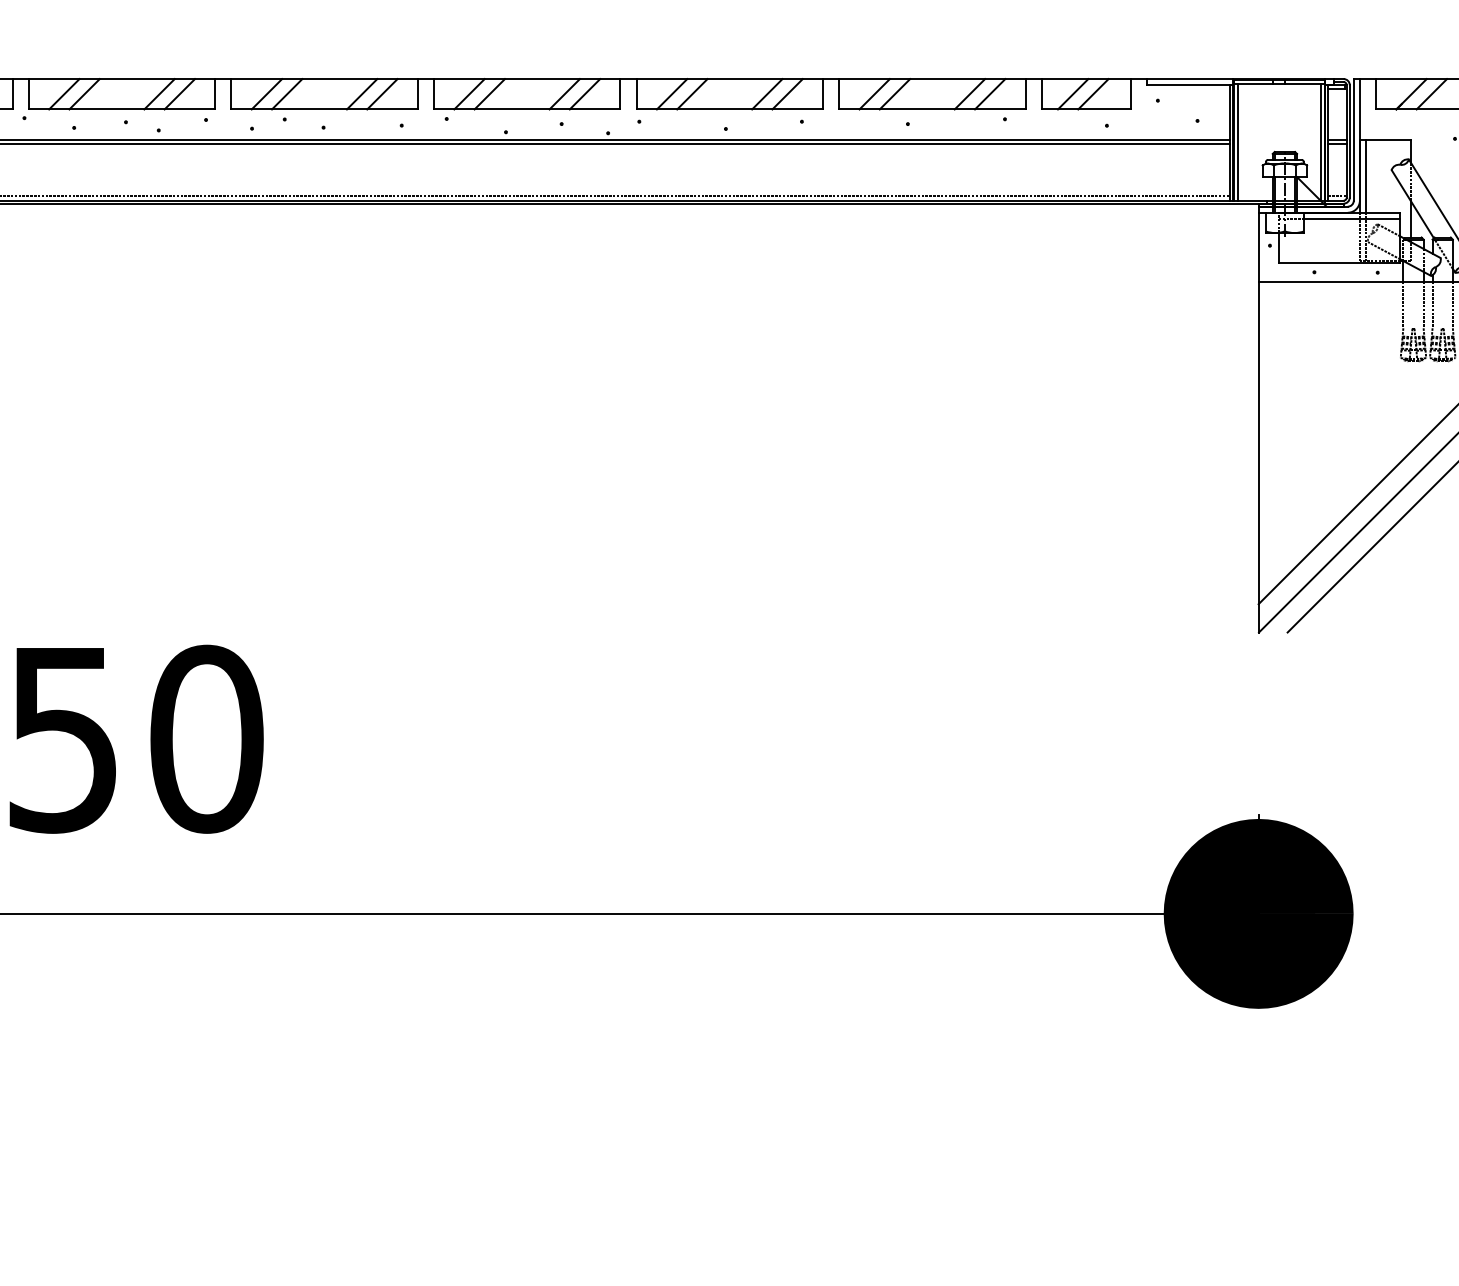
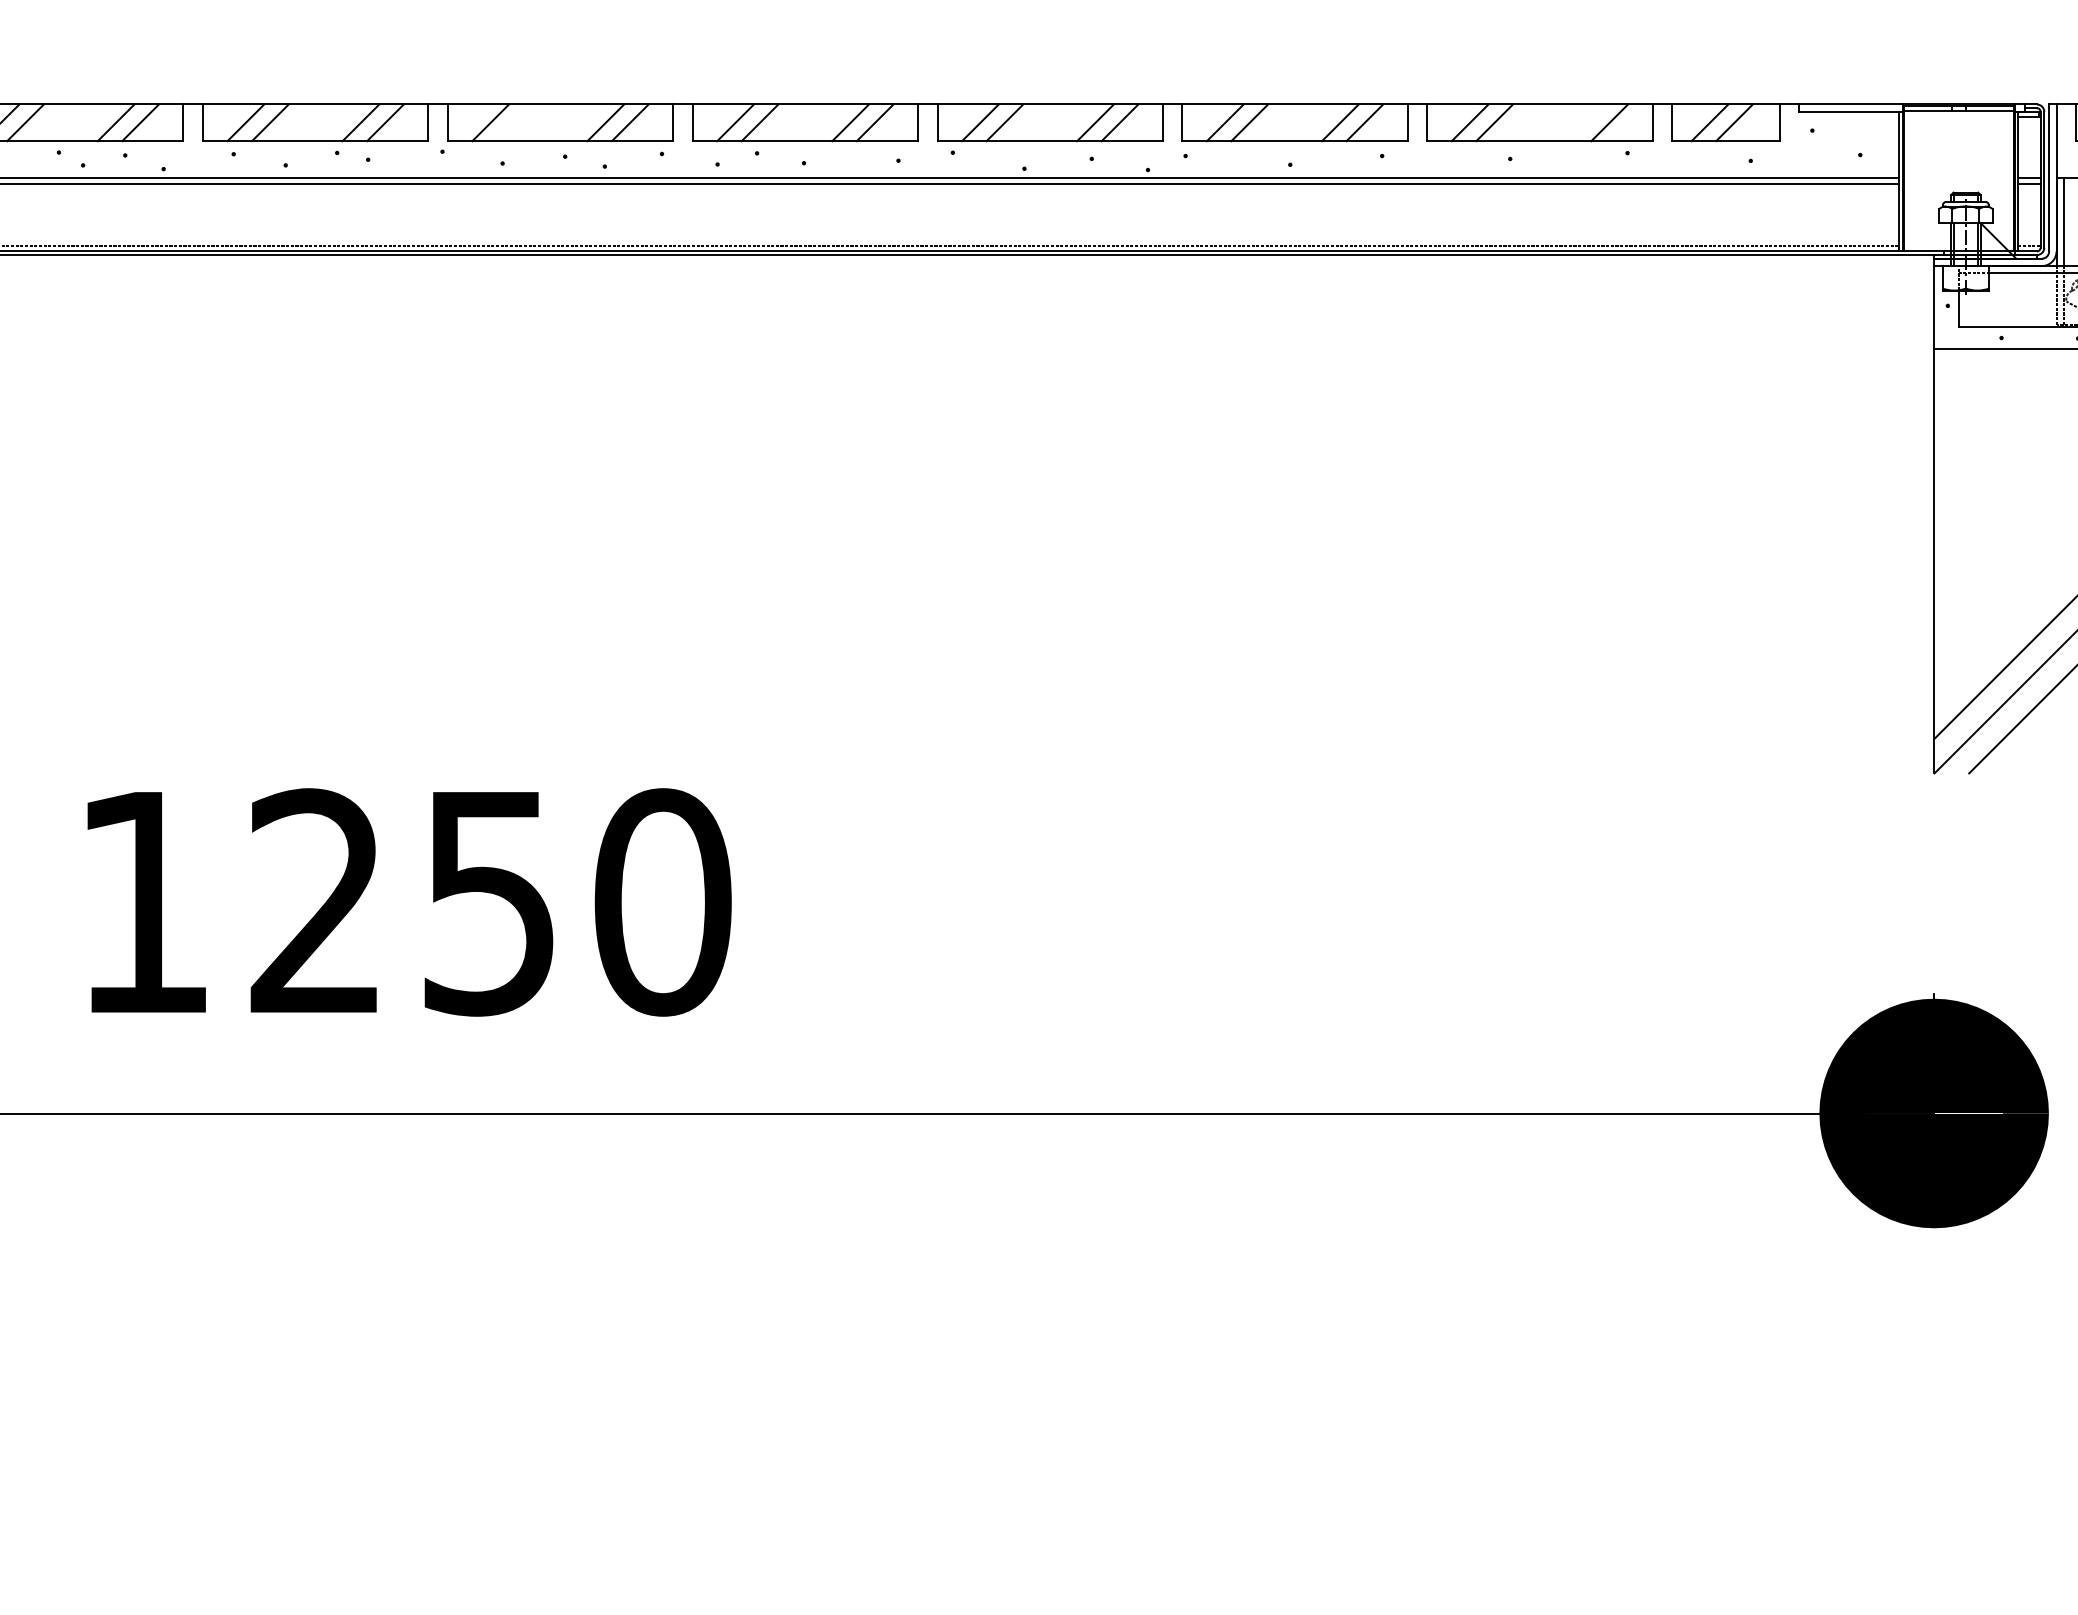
line: (84, 93) -> (514, 122), removed
line: (969, 93) -> (1584, 122), removed
line: (1237, 141) -> (1908, 180), removed
line: (1320, 141) -> (2009, 180), removed

